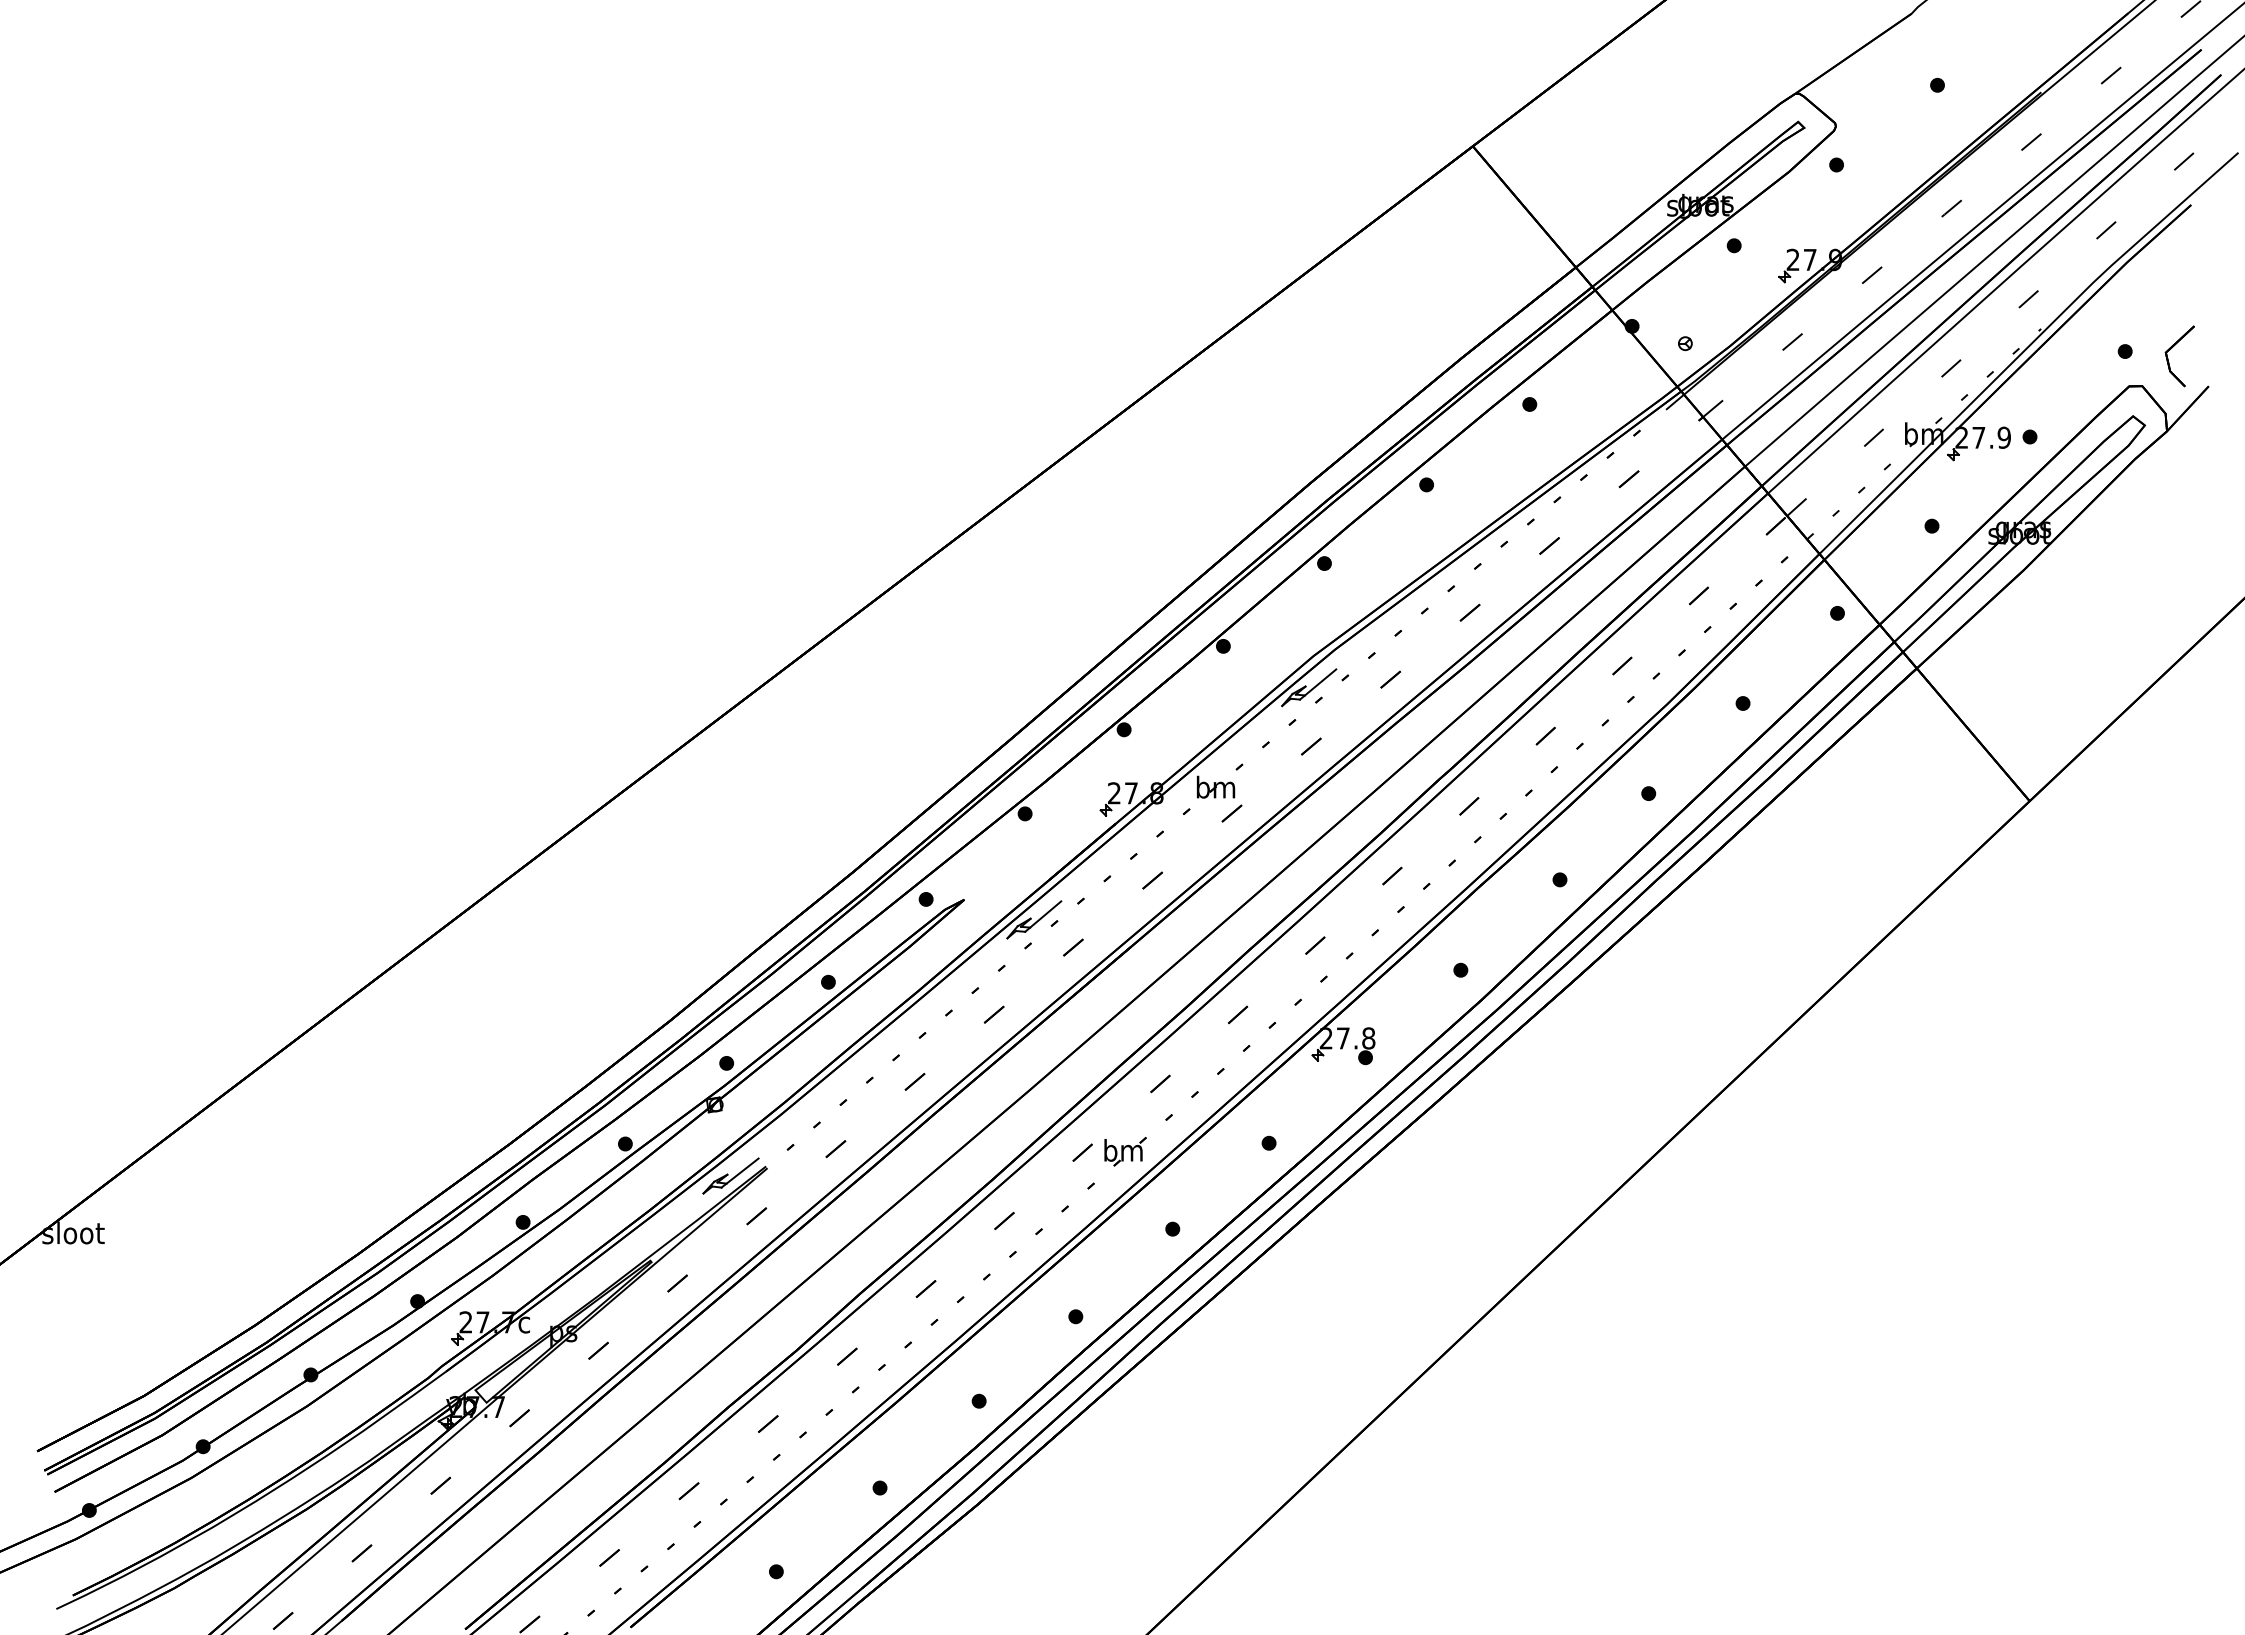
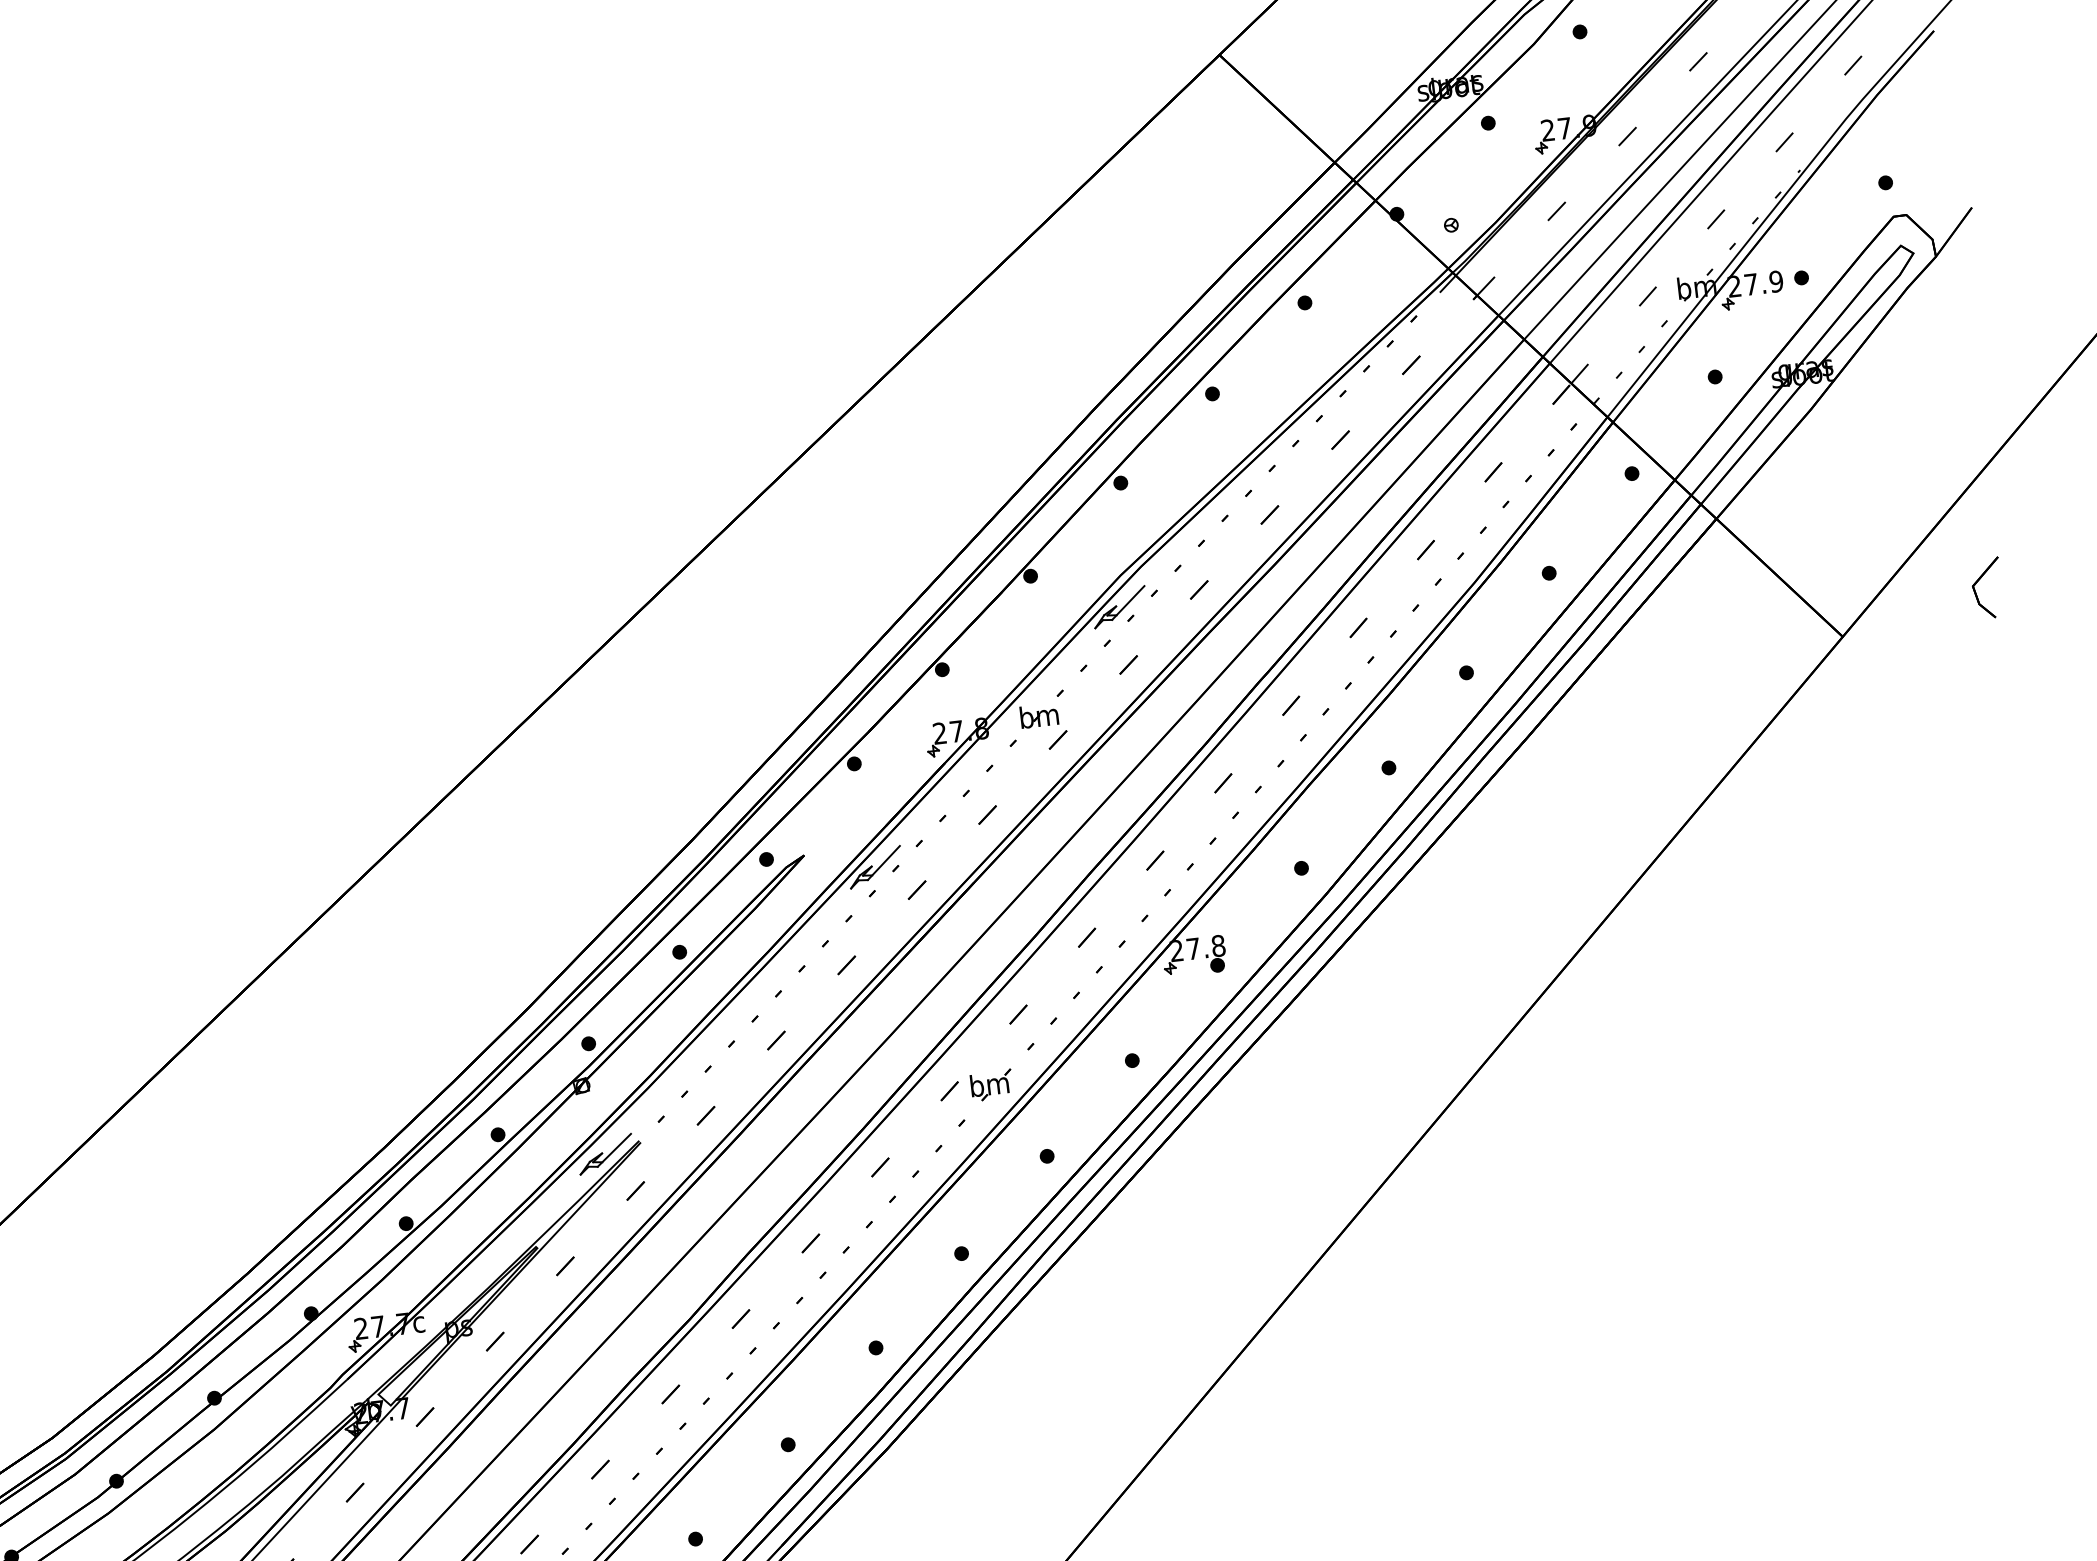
part: (2172, 348) -> (1979, 581), moved

